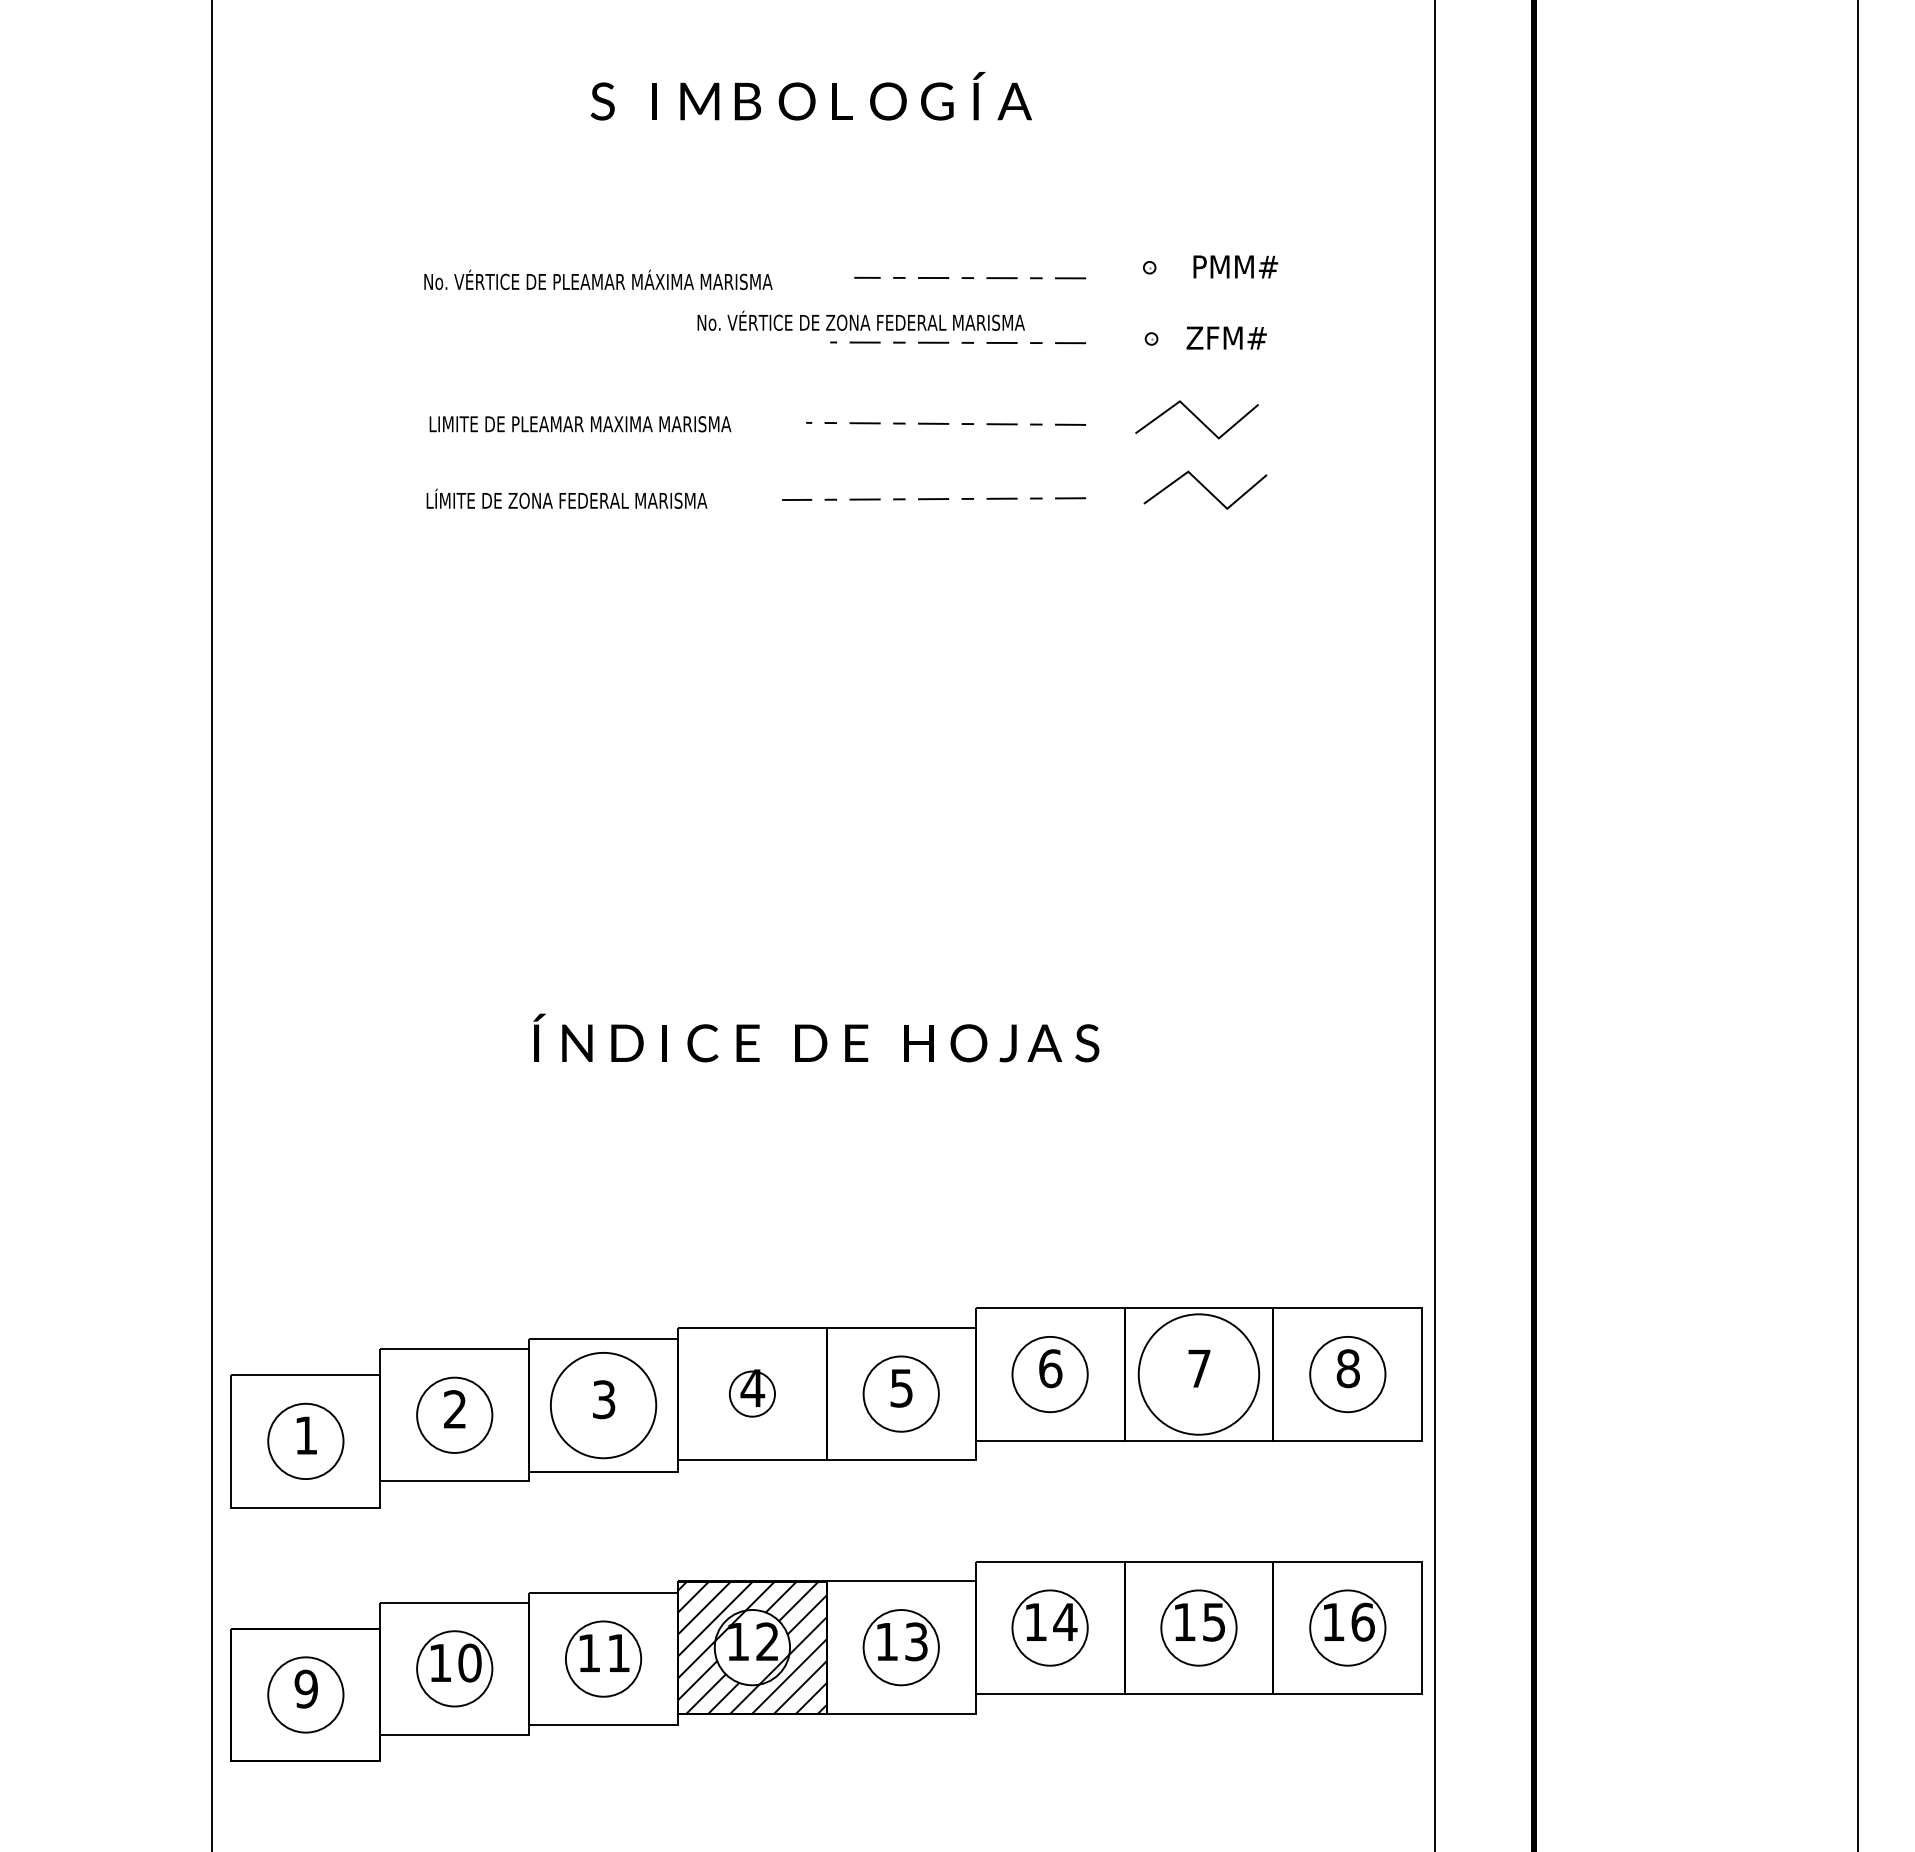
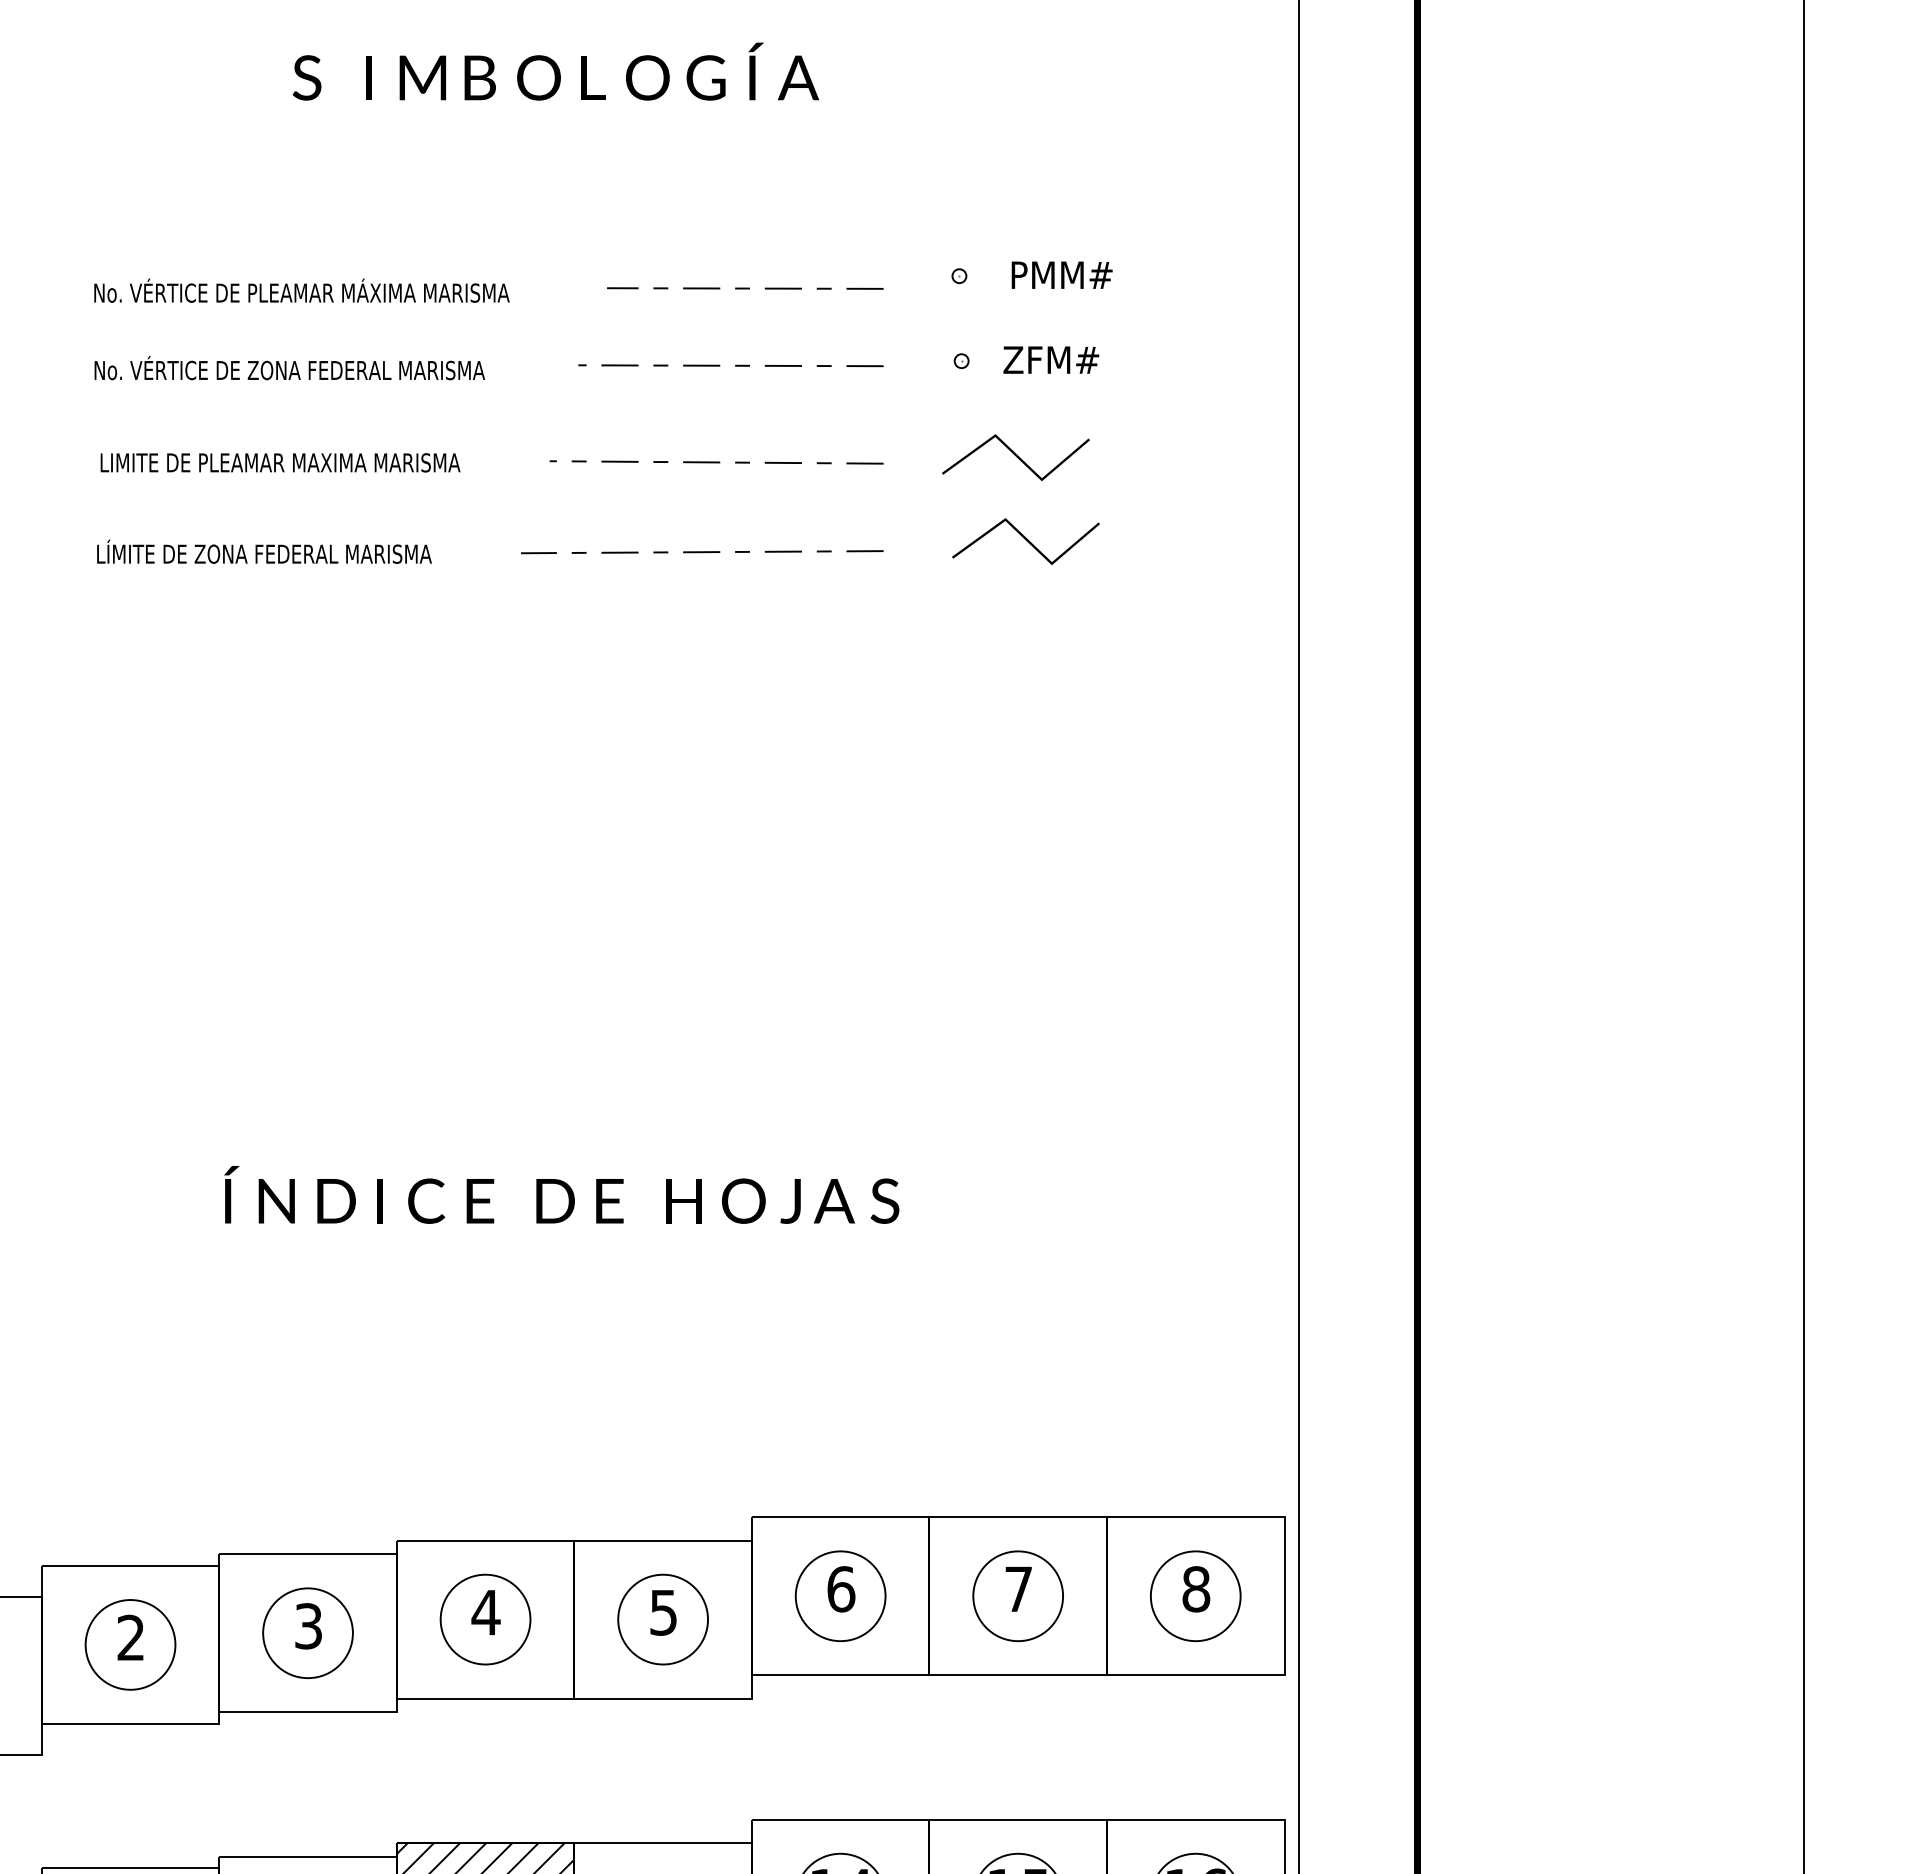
text: (860, 320) -> (288, 367), moved
circle: (1198, 1374) -> (1017, 1596), size x0.62
circle: (752, 1393) -> (485, 1618), size x1.67
circle: (603, 1405) -> (307, 1633), size x0.71

